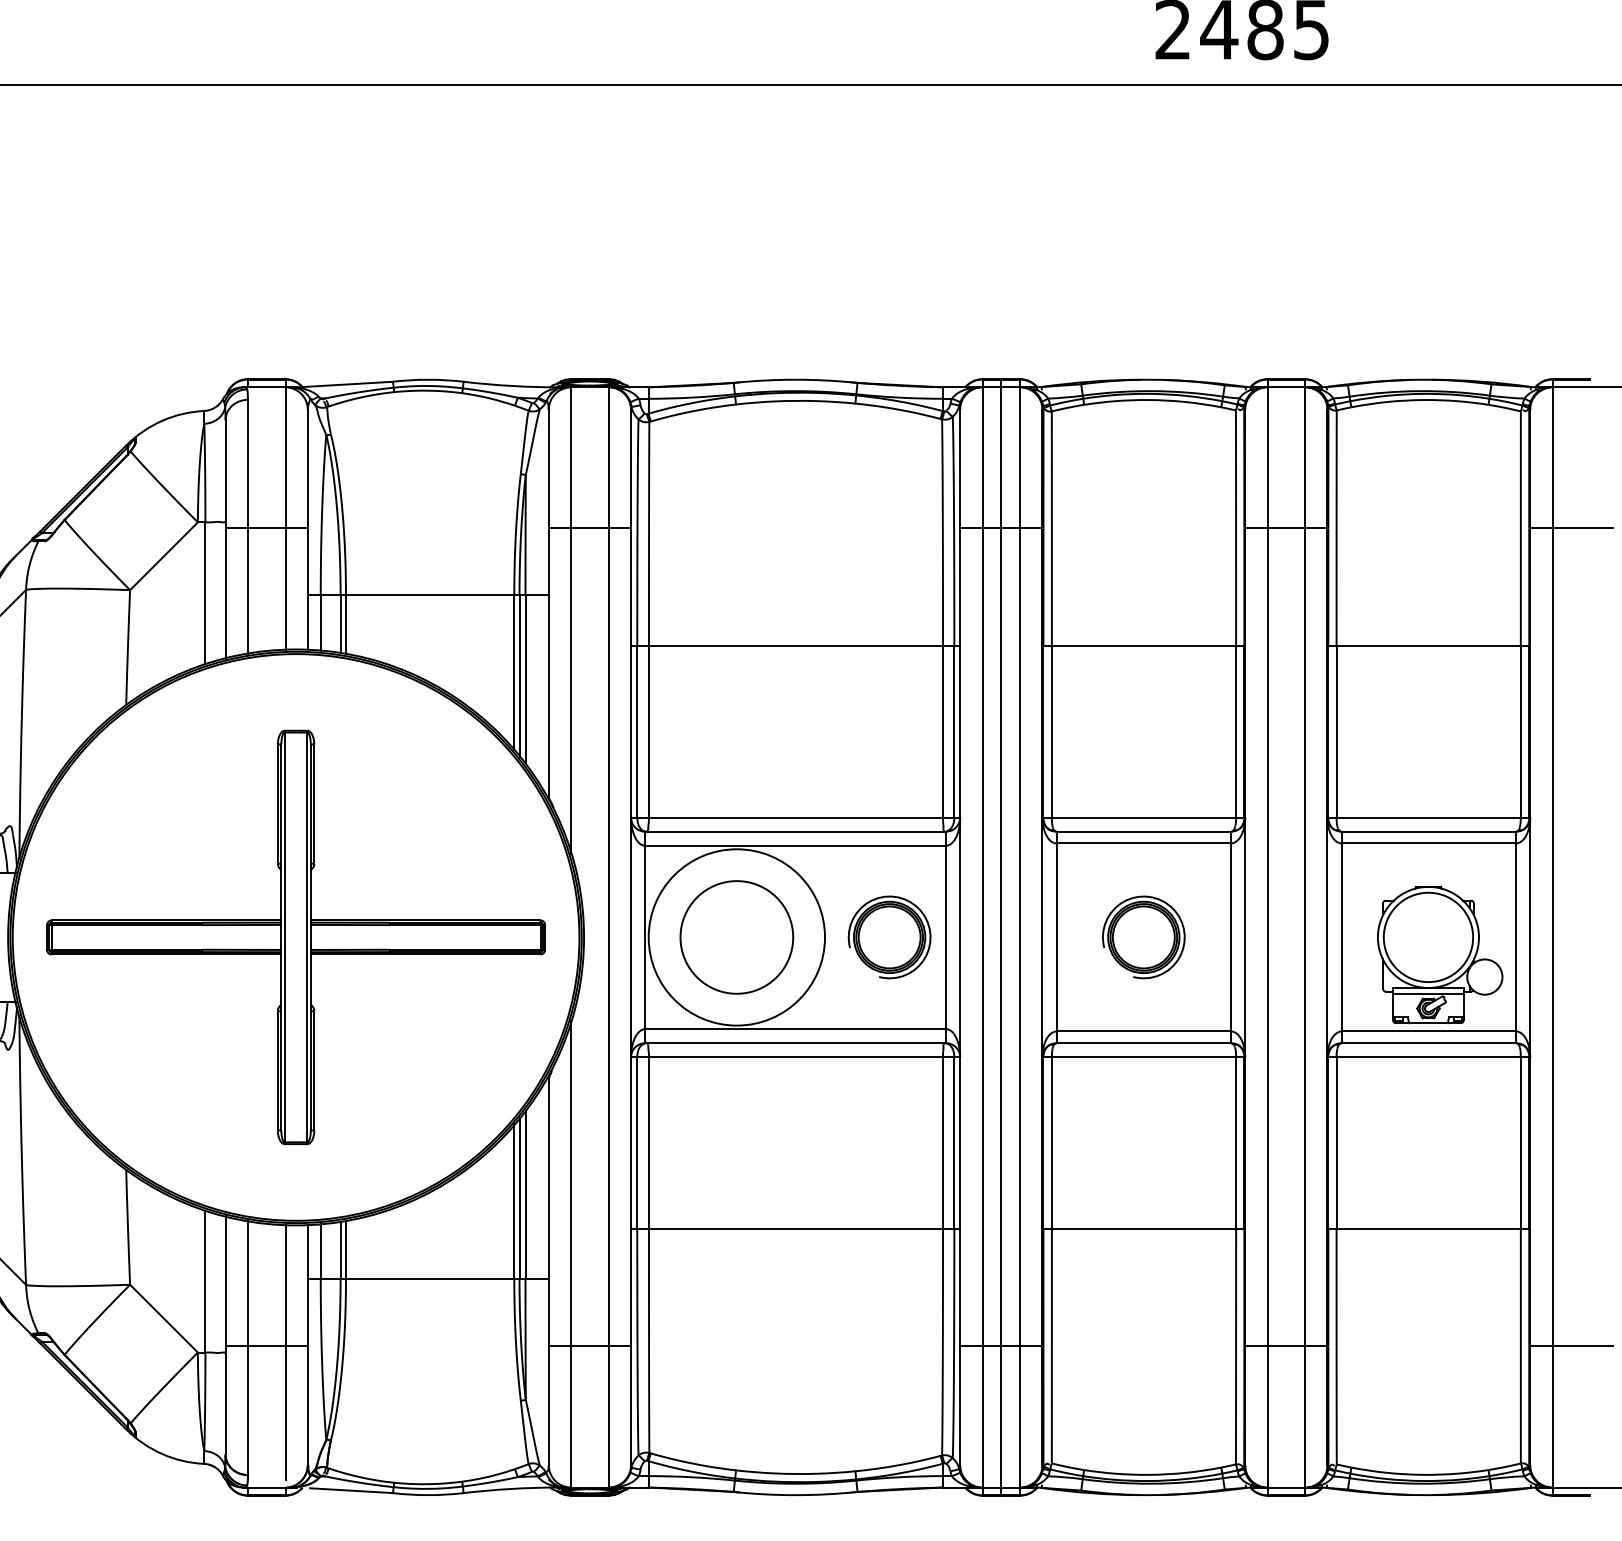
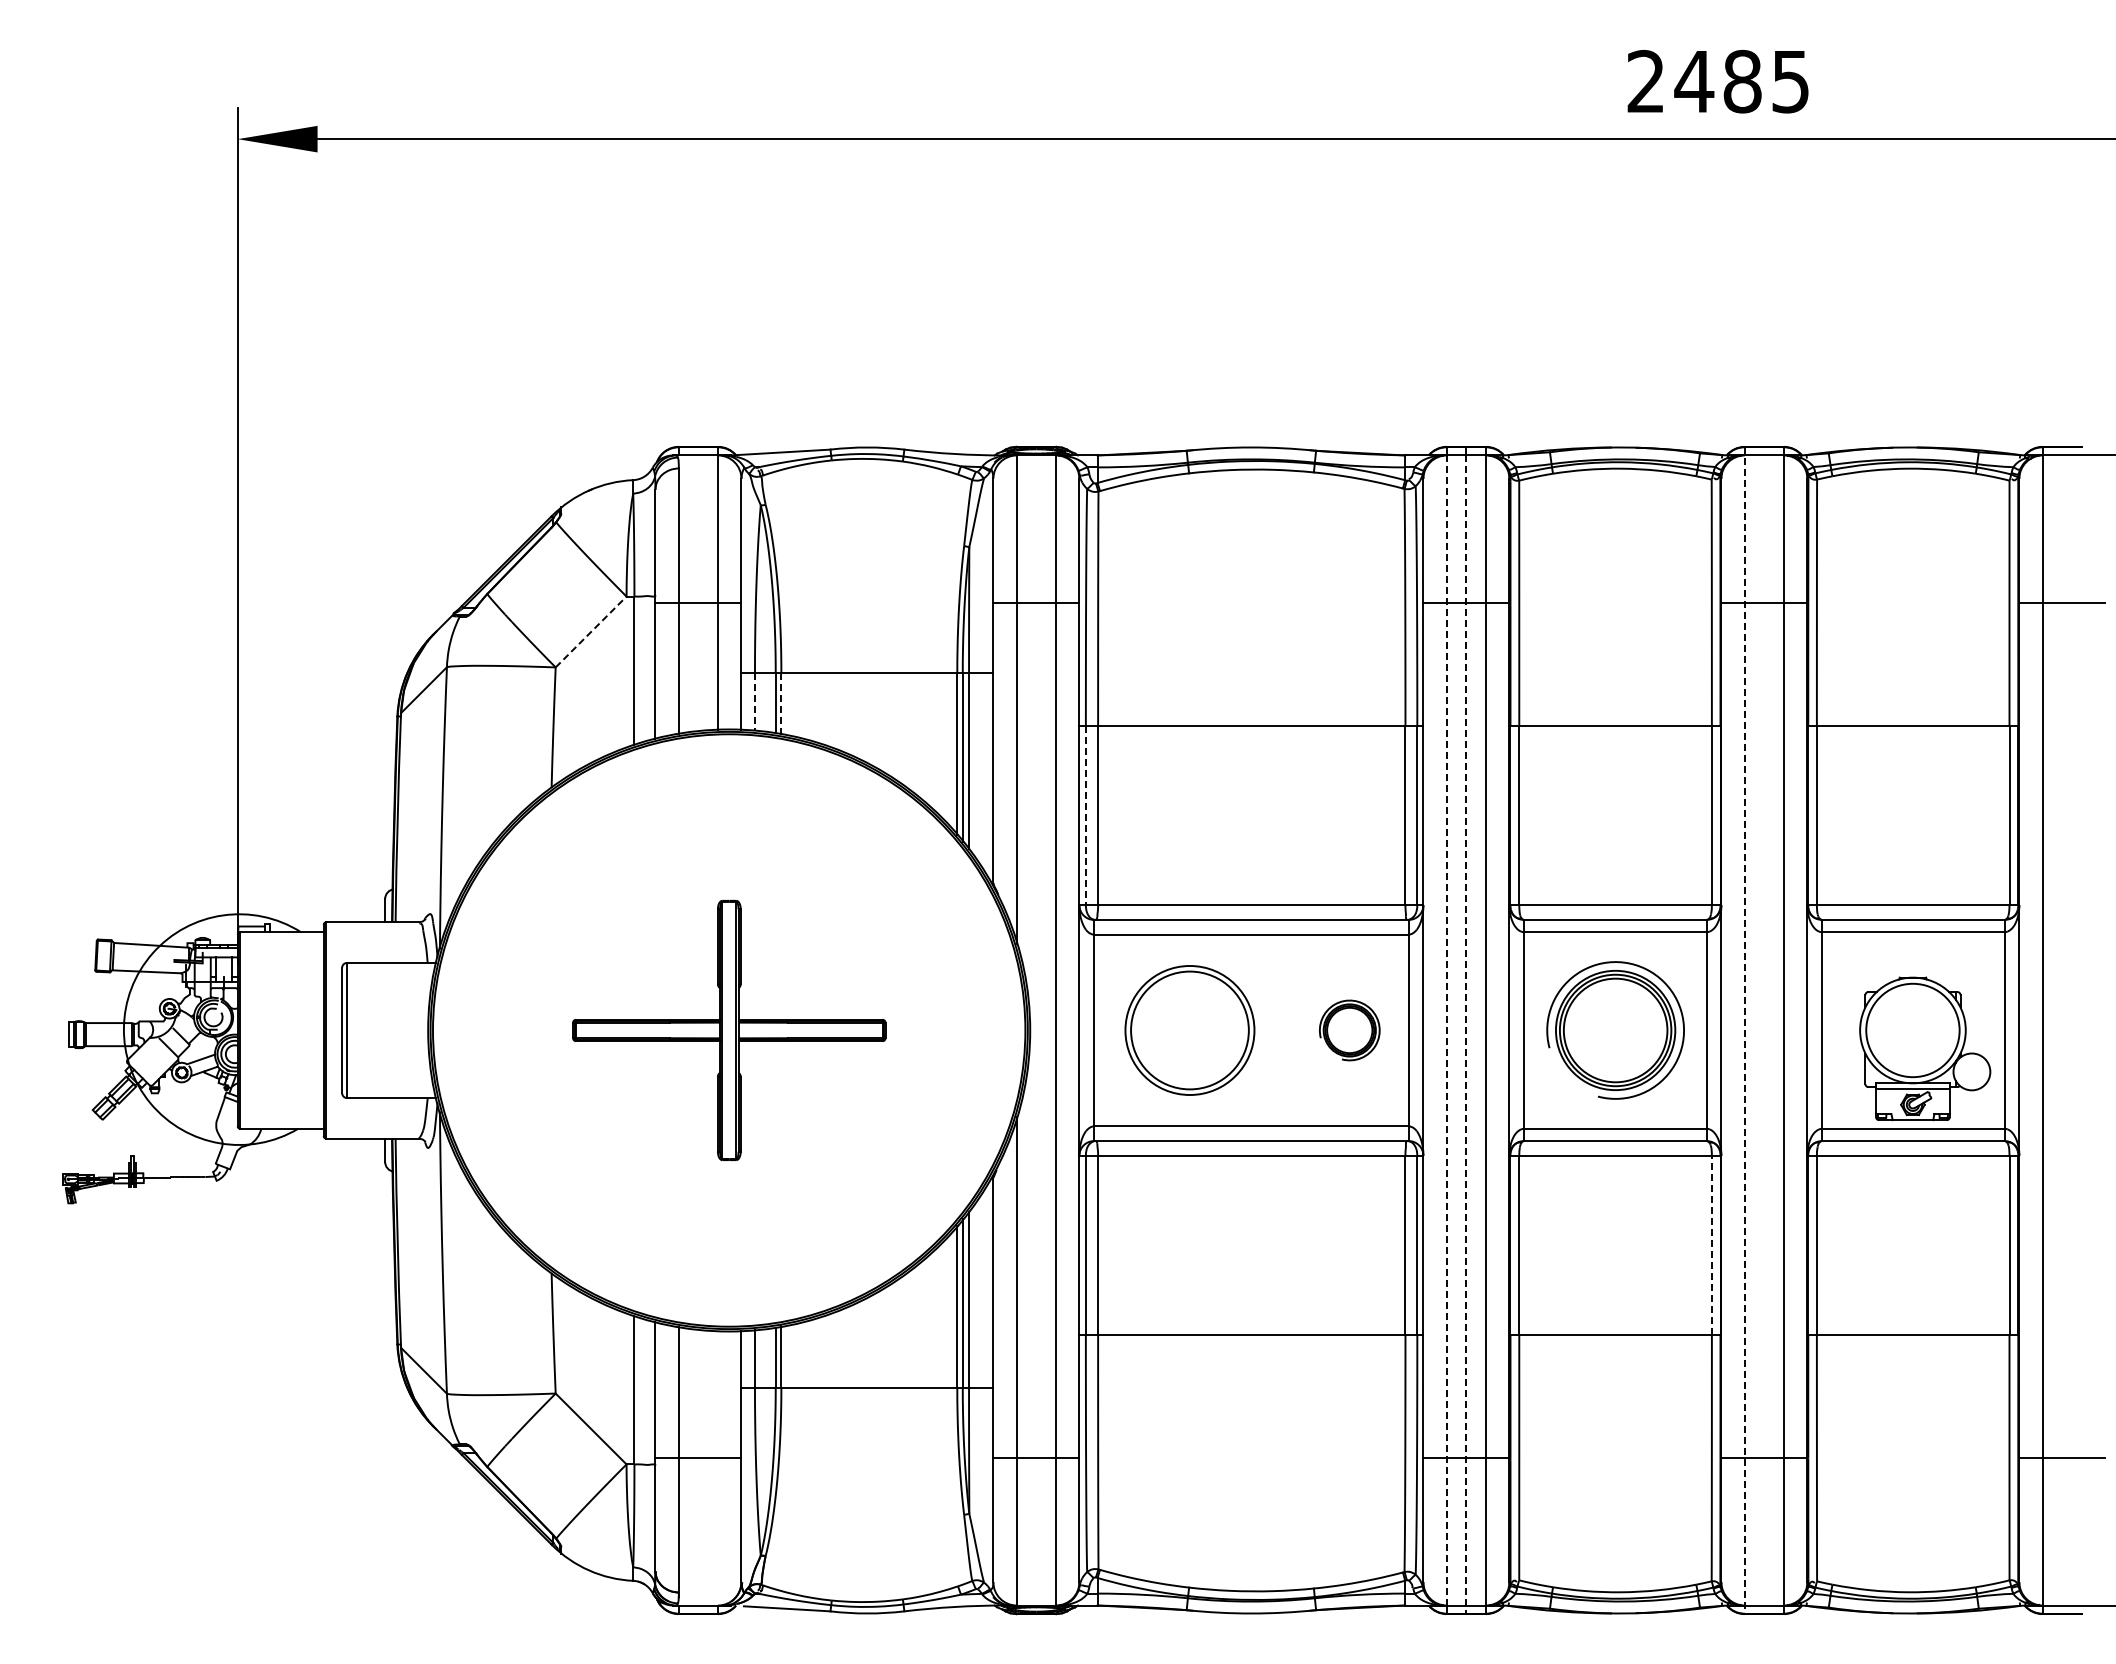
line: (164, 555) -> (591, 631), solid -> dashed
line: (320, 623) -> (754, 702), solid -> dashed
line: (346, 624) -> (781, 703), solid -> dashed
line: (636, 731) -> (1085, 815), solid -> dashed
part: (296, 937) -> (729, 1030), size x0.6
circle: (736, 937) -> (1189, 1030), size x0.7
part: (889, 937) -> (1349, 1030), size x0.7
line: (982, 937) -> (1446, 1030), solid -> dashed
part: (1142, 937) -> (1614, 1030), size x1.6
line: (1267, 937) -> (1744, 1030), solid -> dashed
line: (1001, 942) -> (1466, 1035), solid -> dashed
line: (1235, 1143) -> (1711, 1245), solid -> dashed
line: (285, 1351) -> (718, 1463), removed

